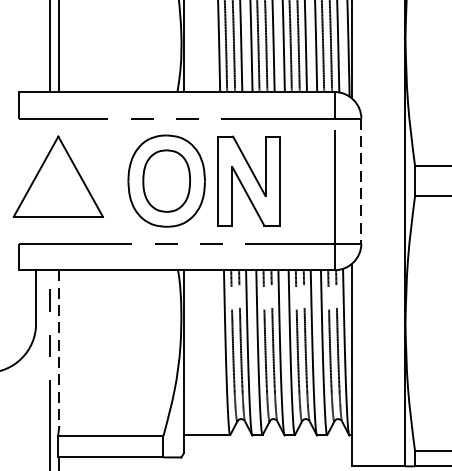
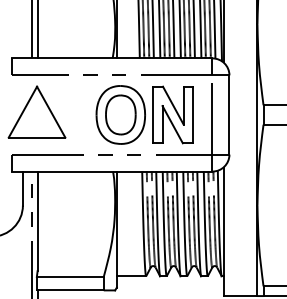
part: (203, 180) -> (144, 114), moved
line: (361, 181) -> (229, 115), dashed -> solid
line: (59, 348) -> (37, 221), dashed -> solid

